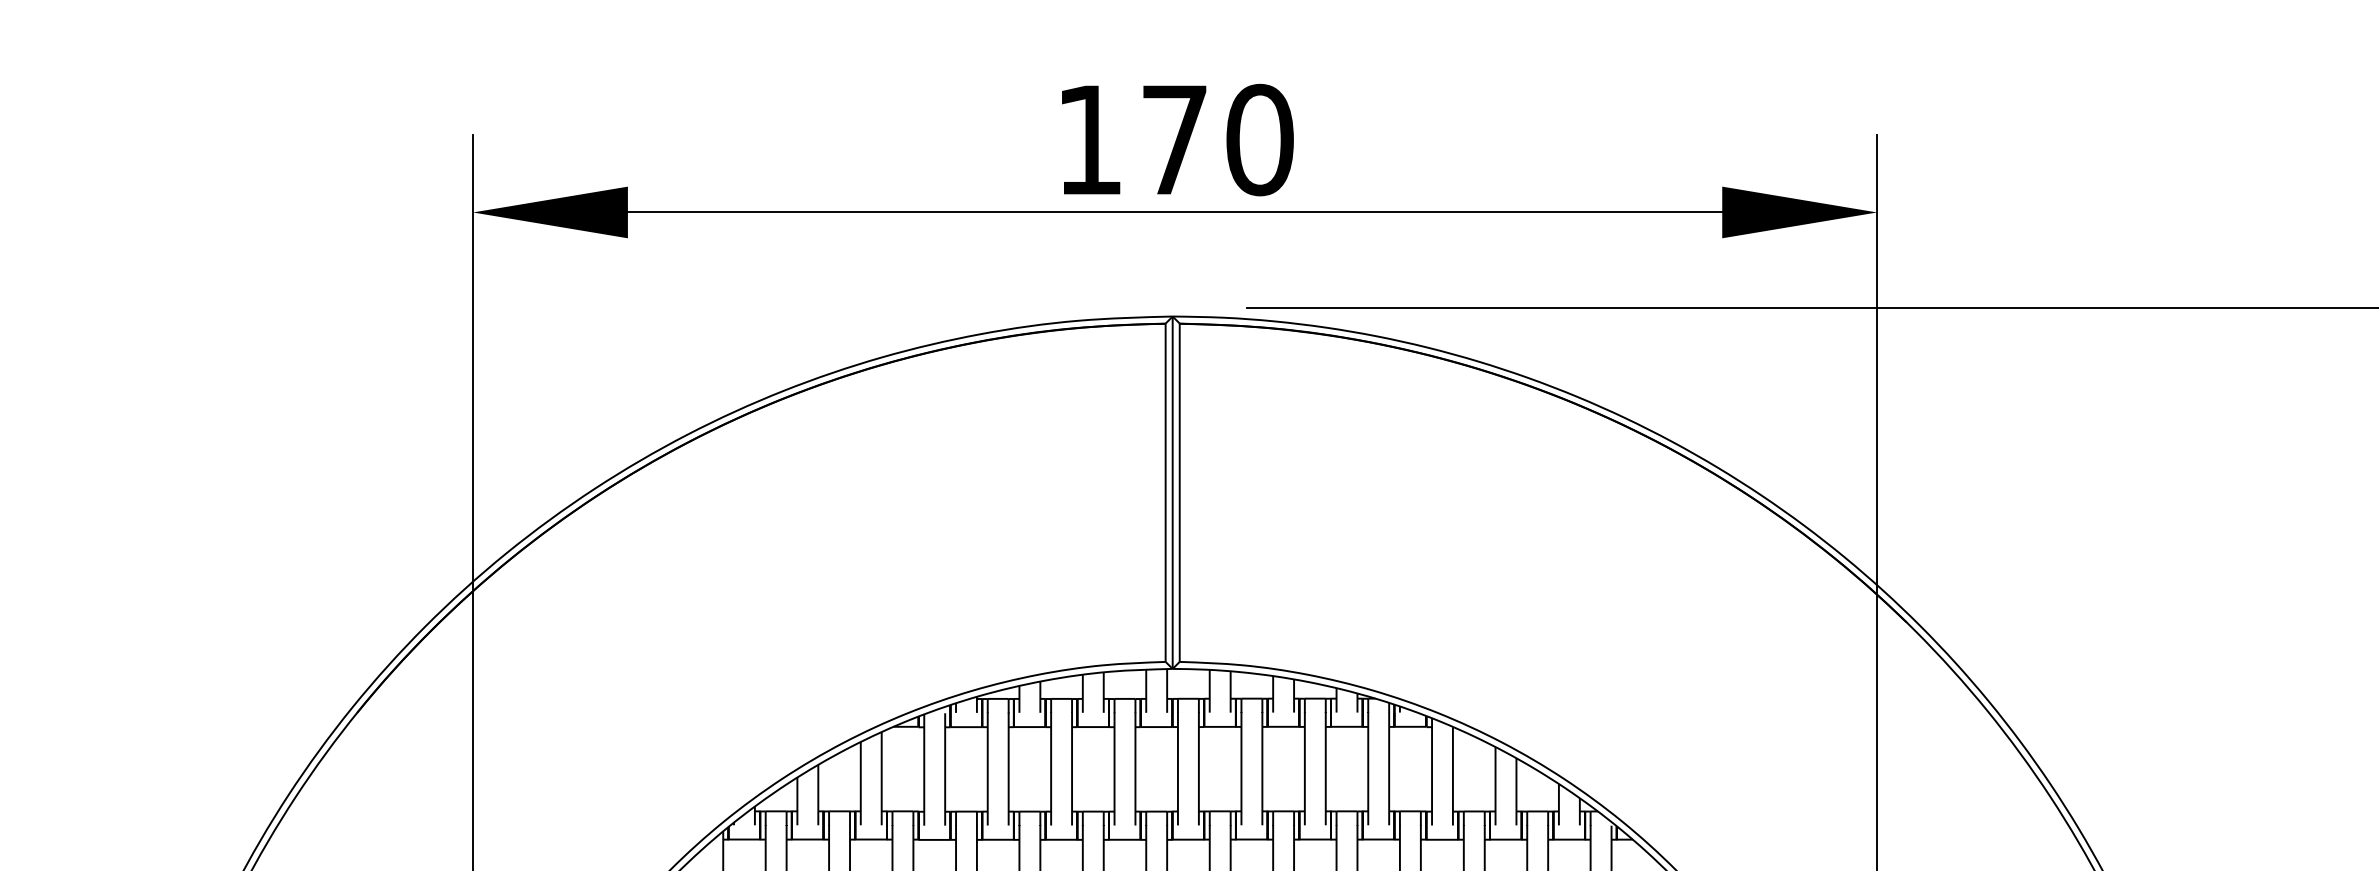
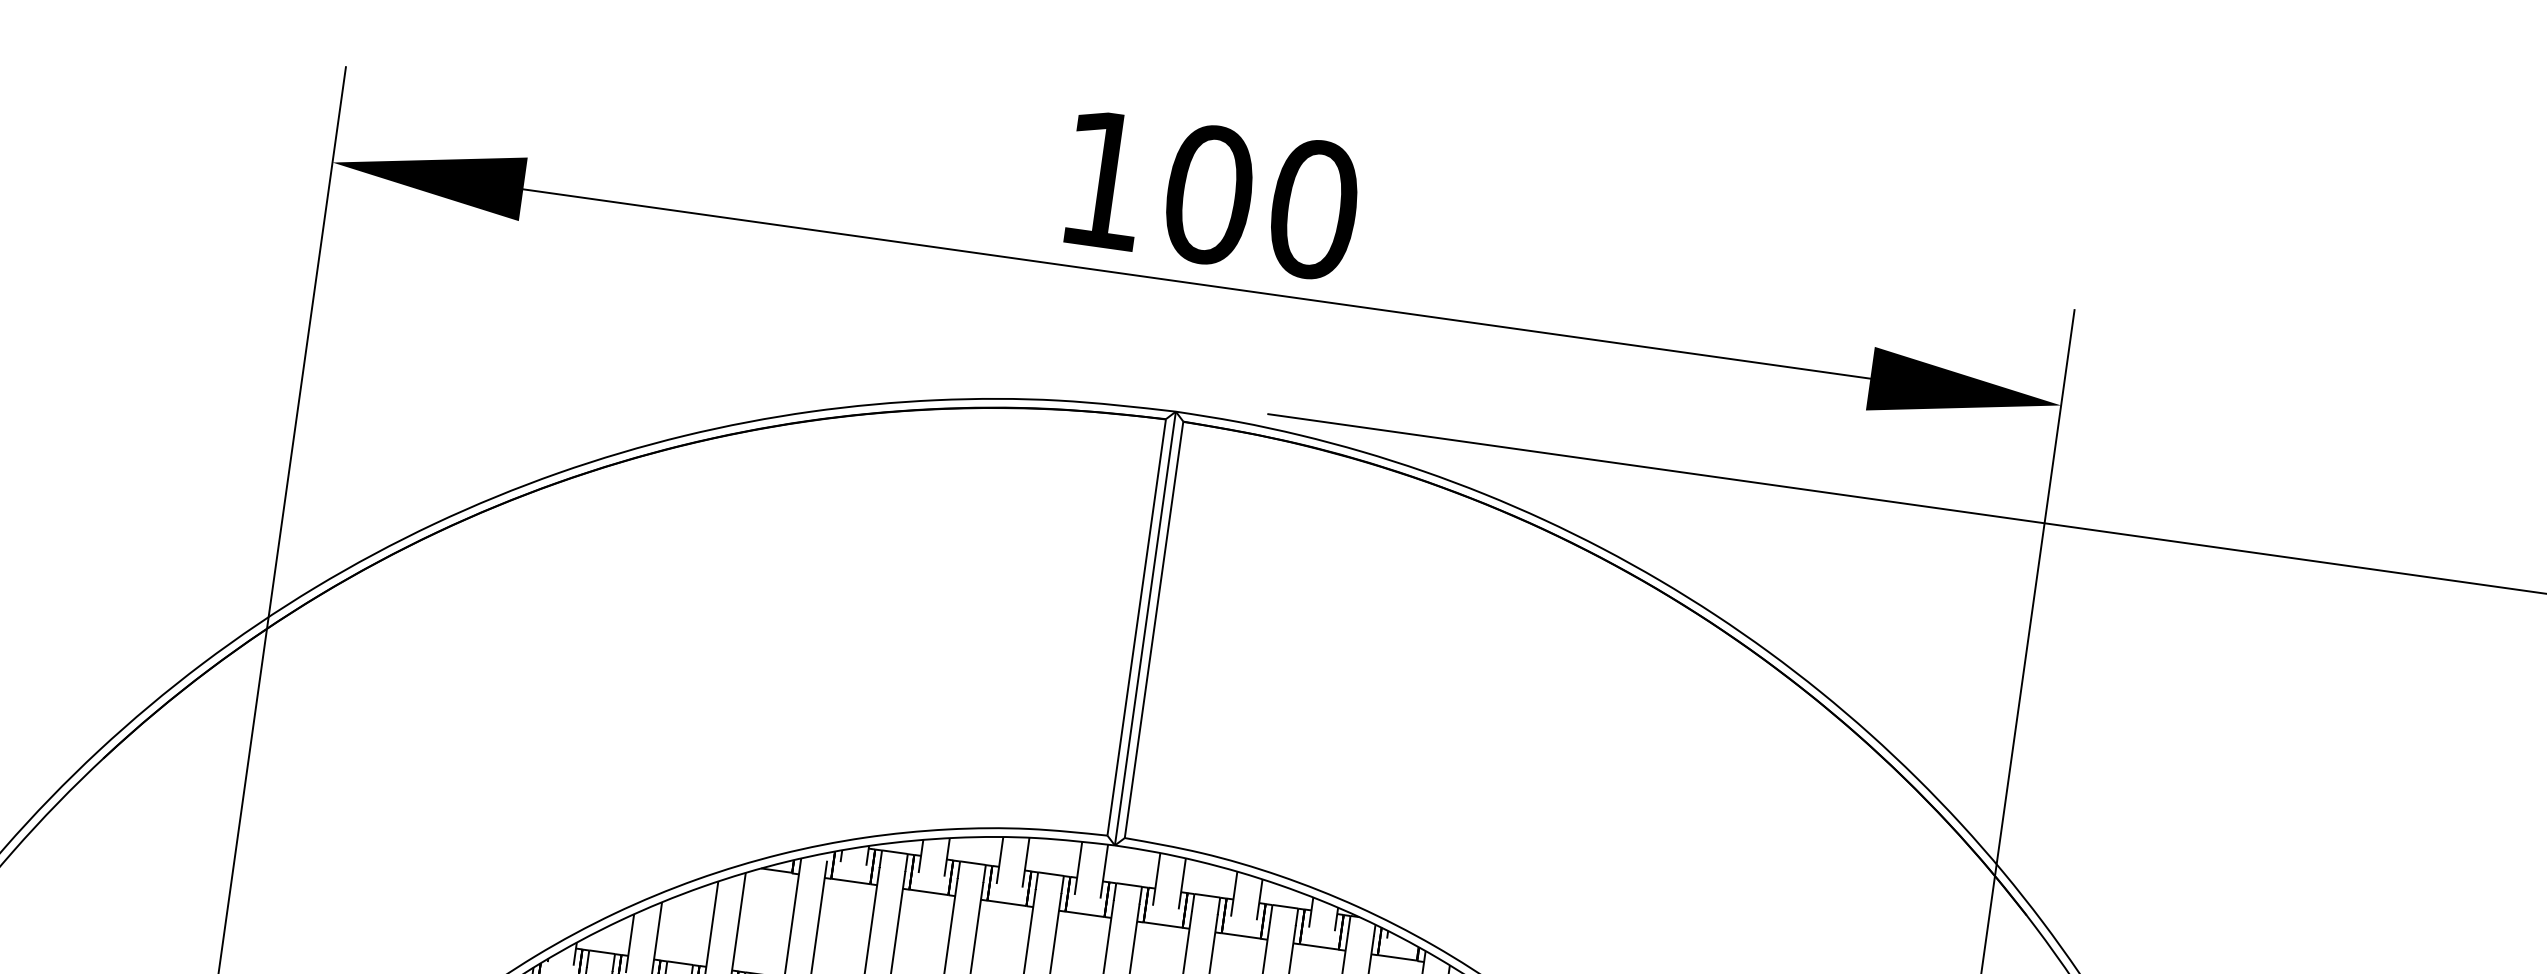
text: (1174, 139) -> (1208, 194), 170 -> 100

